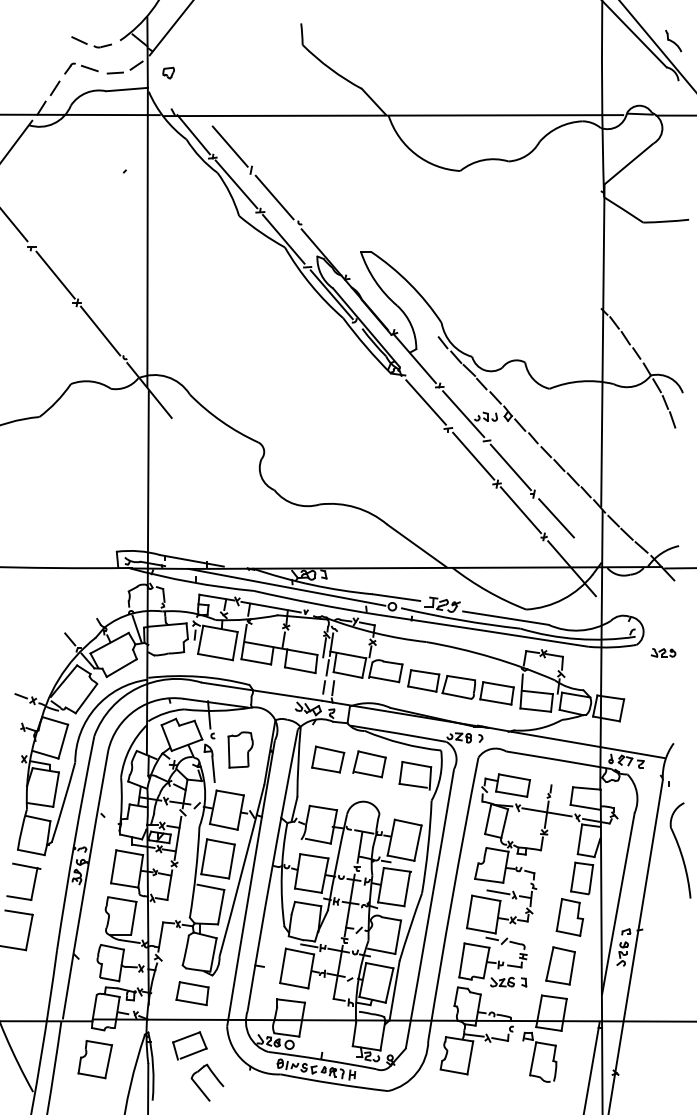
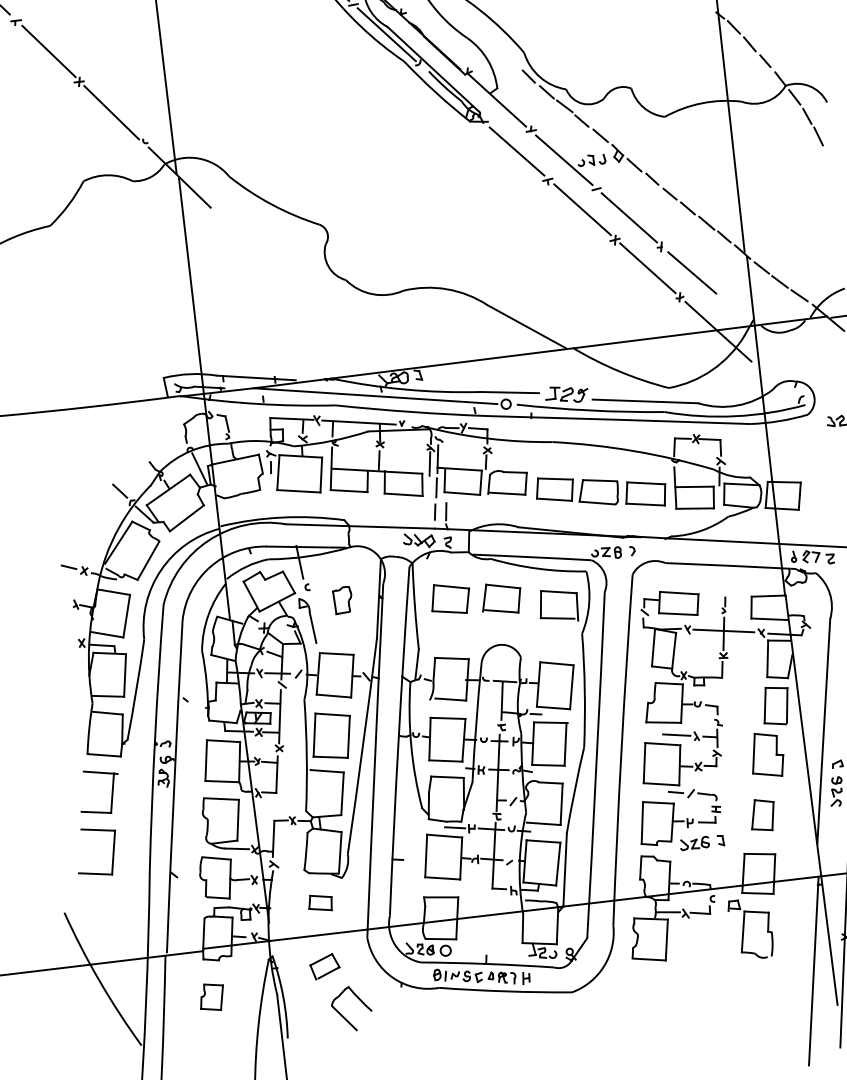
part: (240, 749) -> (342, 599), size x0.6
part: (560, 965) -> (762, 814), size x0.7
part: (192, 993) -> (320, 902), size x0.6
part: (189, 1045) -> (324, 966), size x0.7
part: (94, 1059) -> (211, 997), size x0.6

